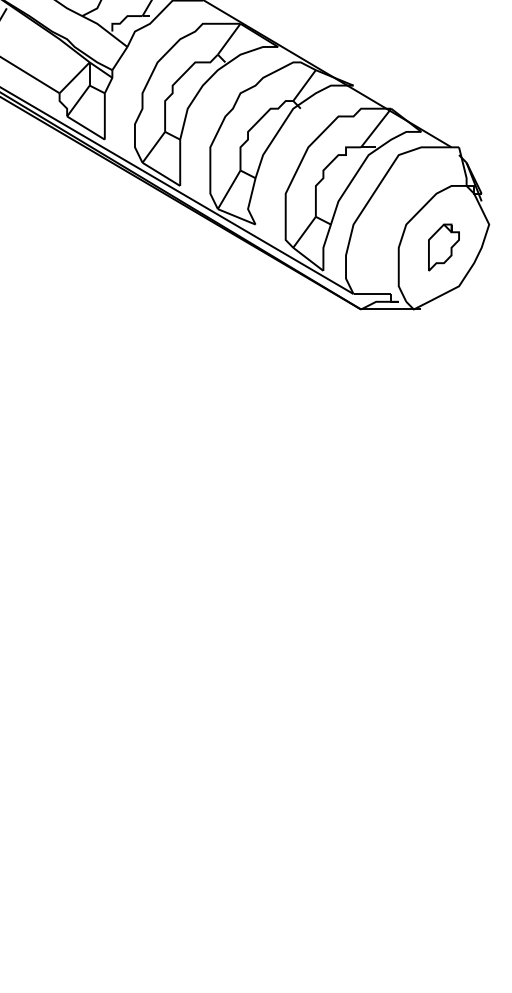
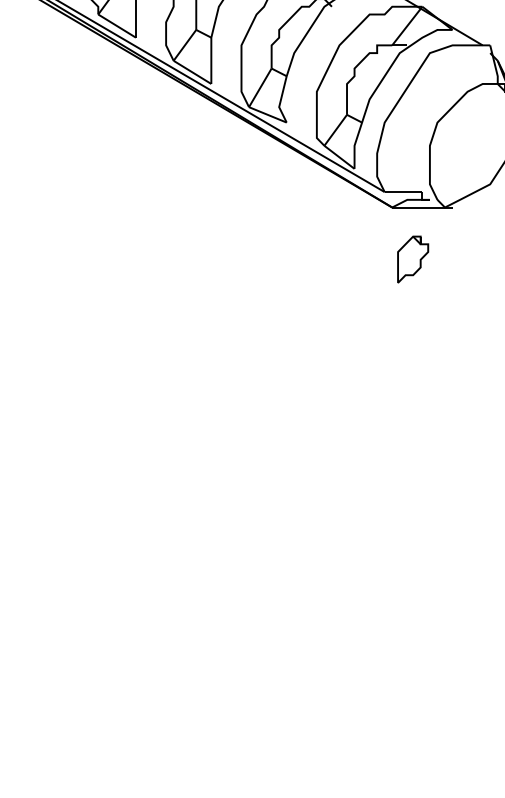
part: (443, 247) -> (412, 259), moved

